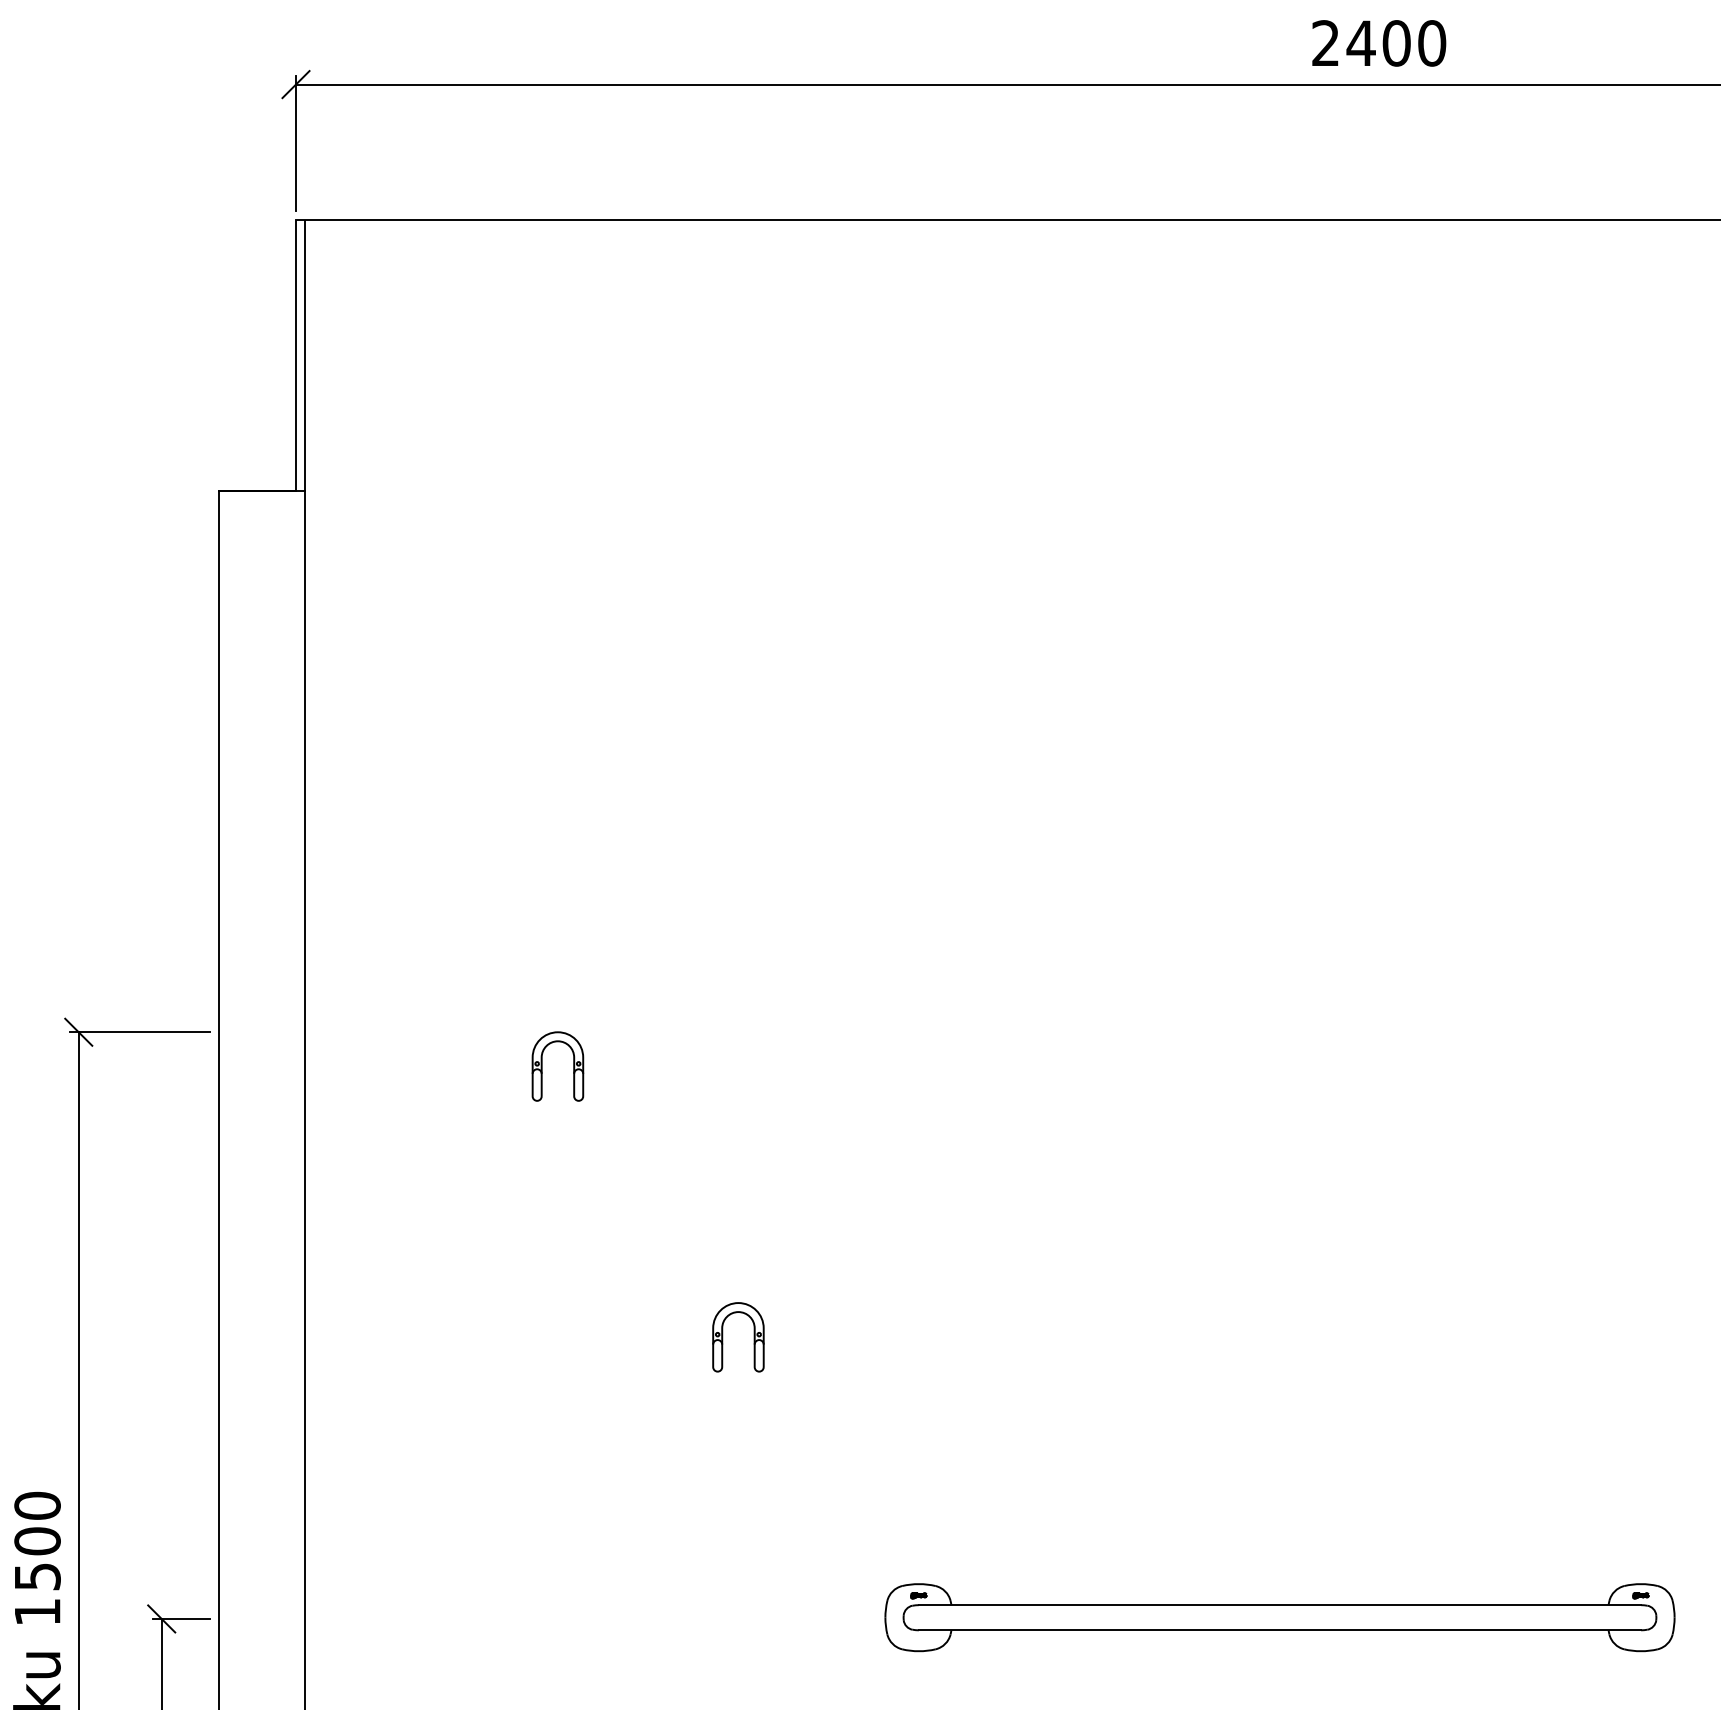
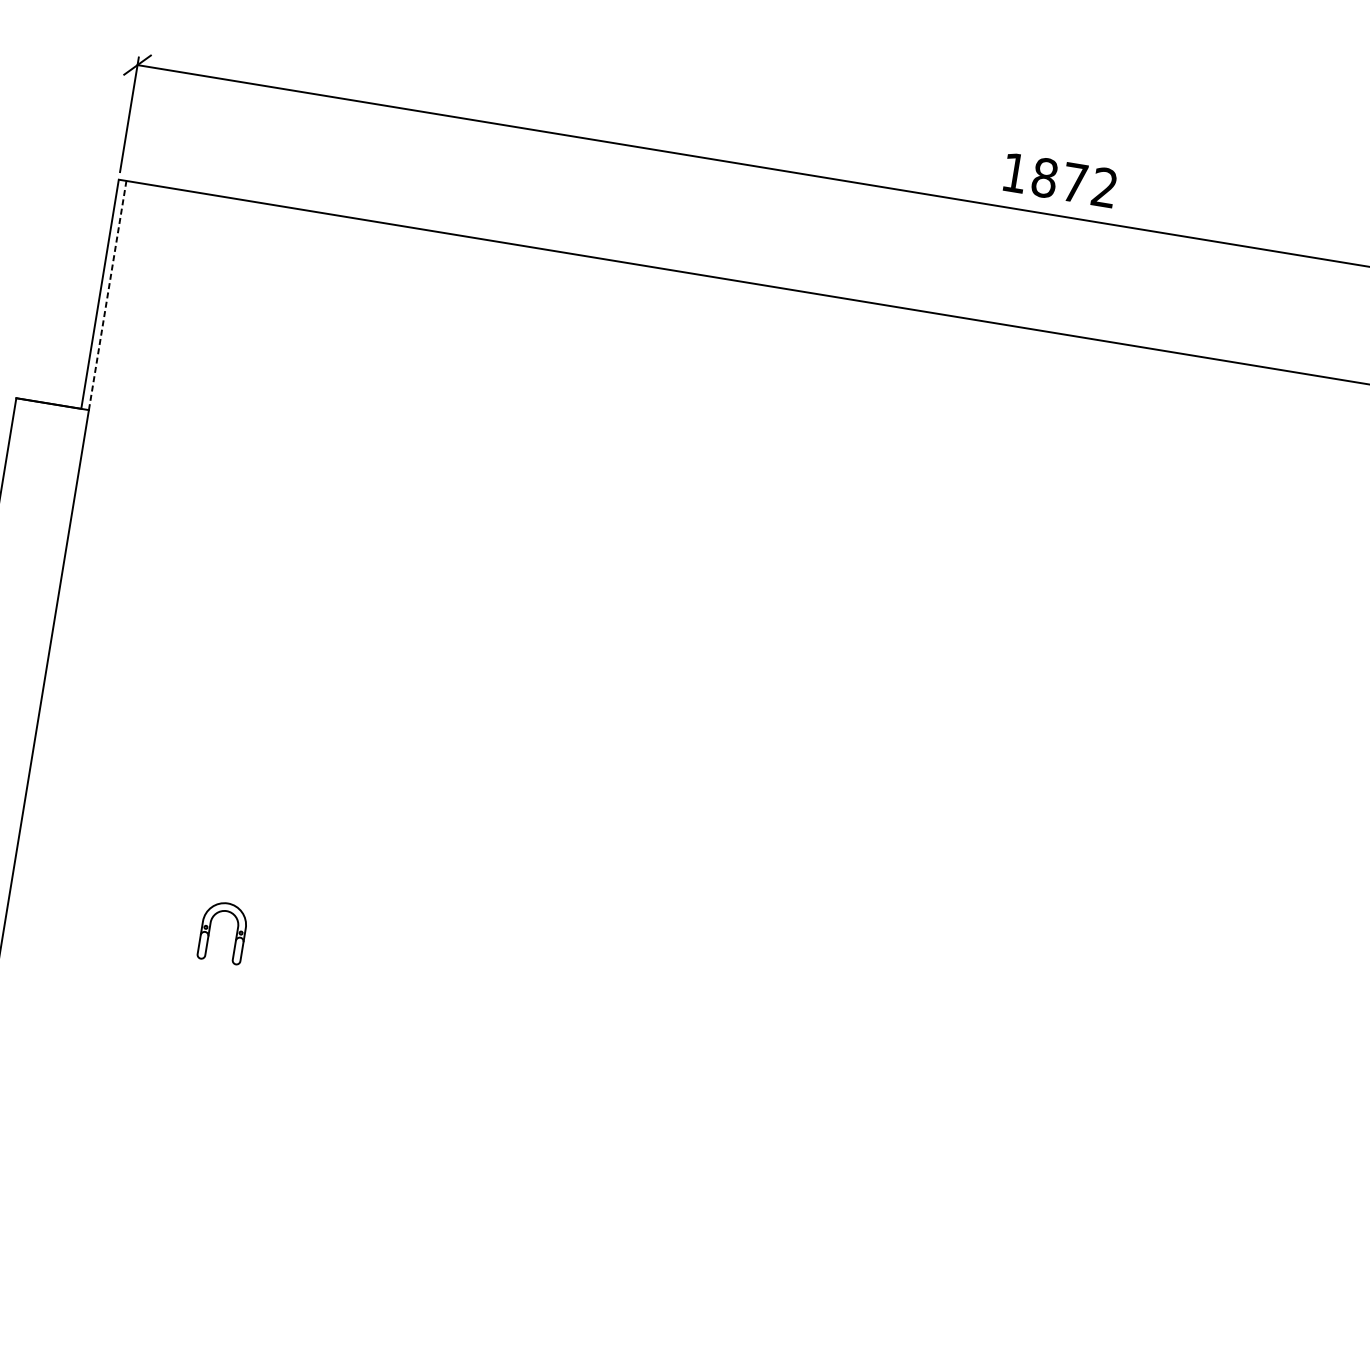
text: (1379, 43) -> (1060, 180), 2400 -> 1872
line: (305, 354) -> (108, 294), solid -> dashed
part: (723, 1337) -> (325, 1184), removed

